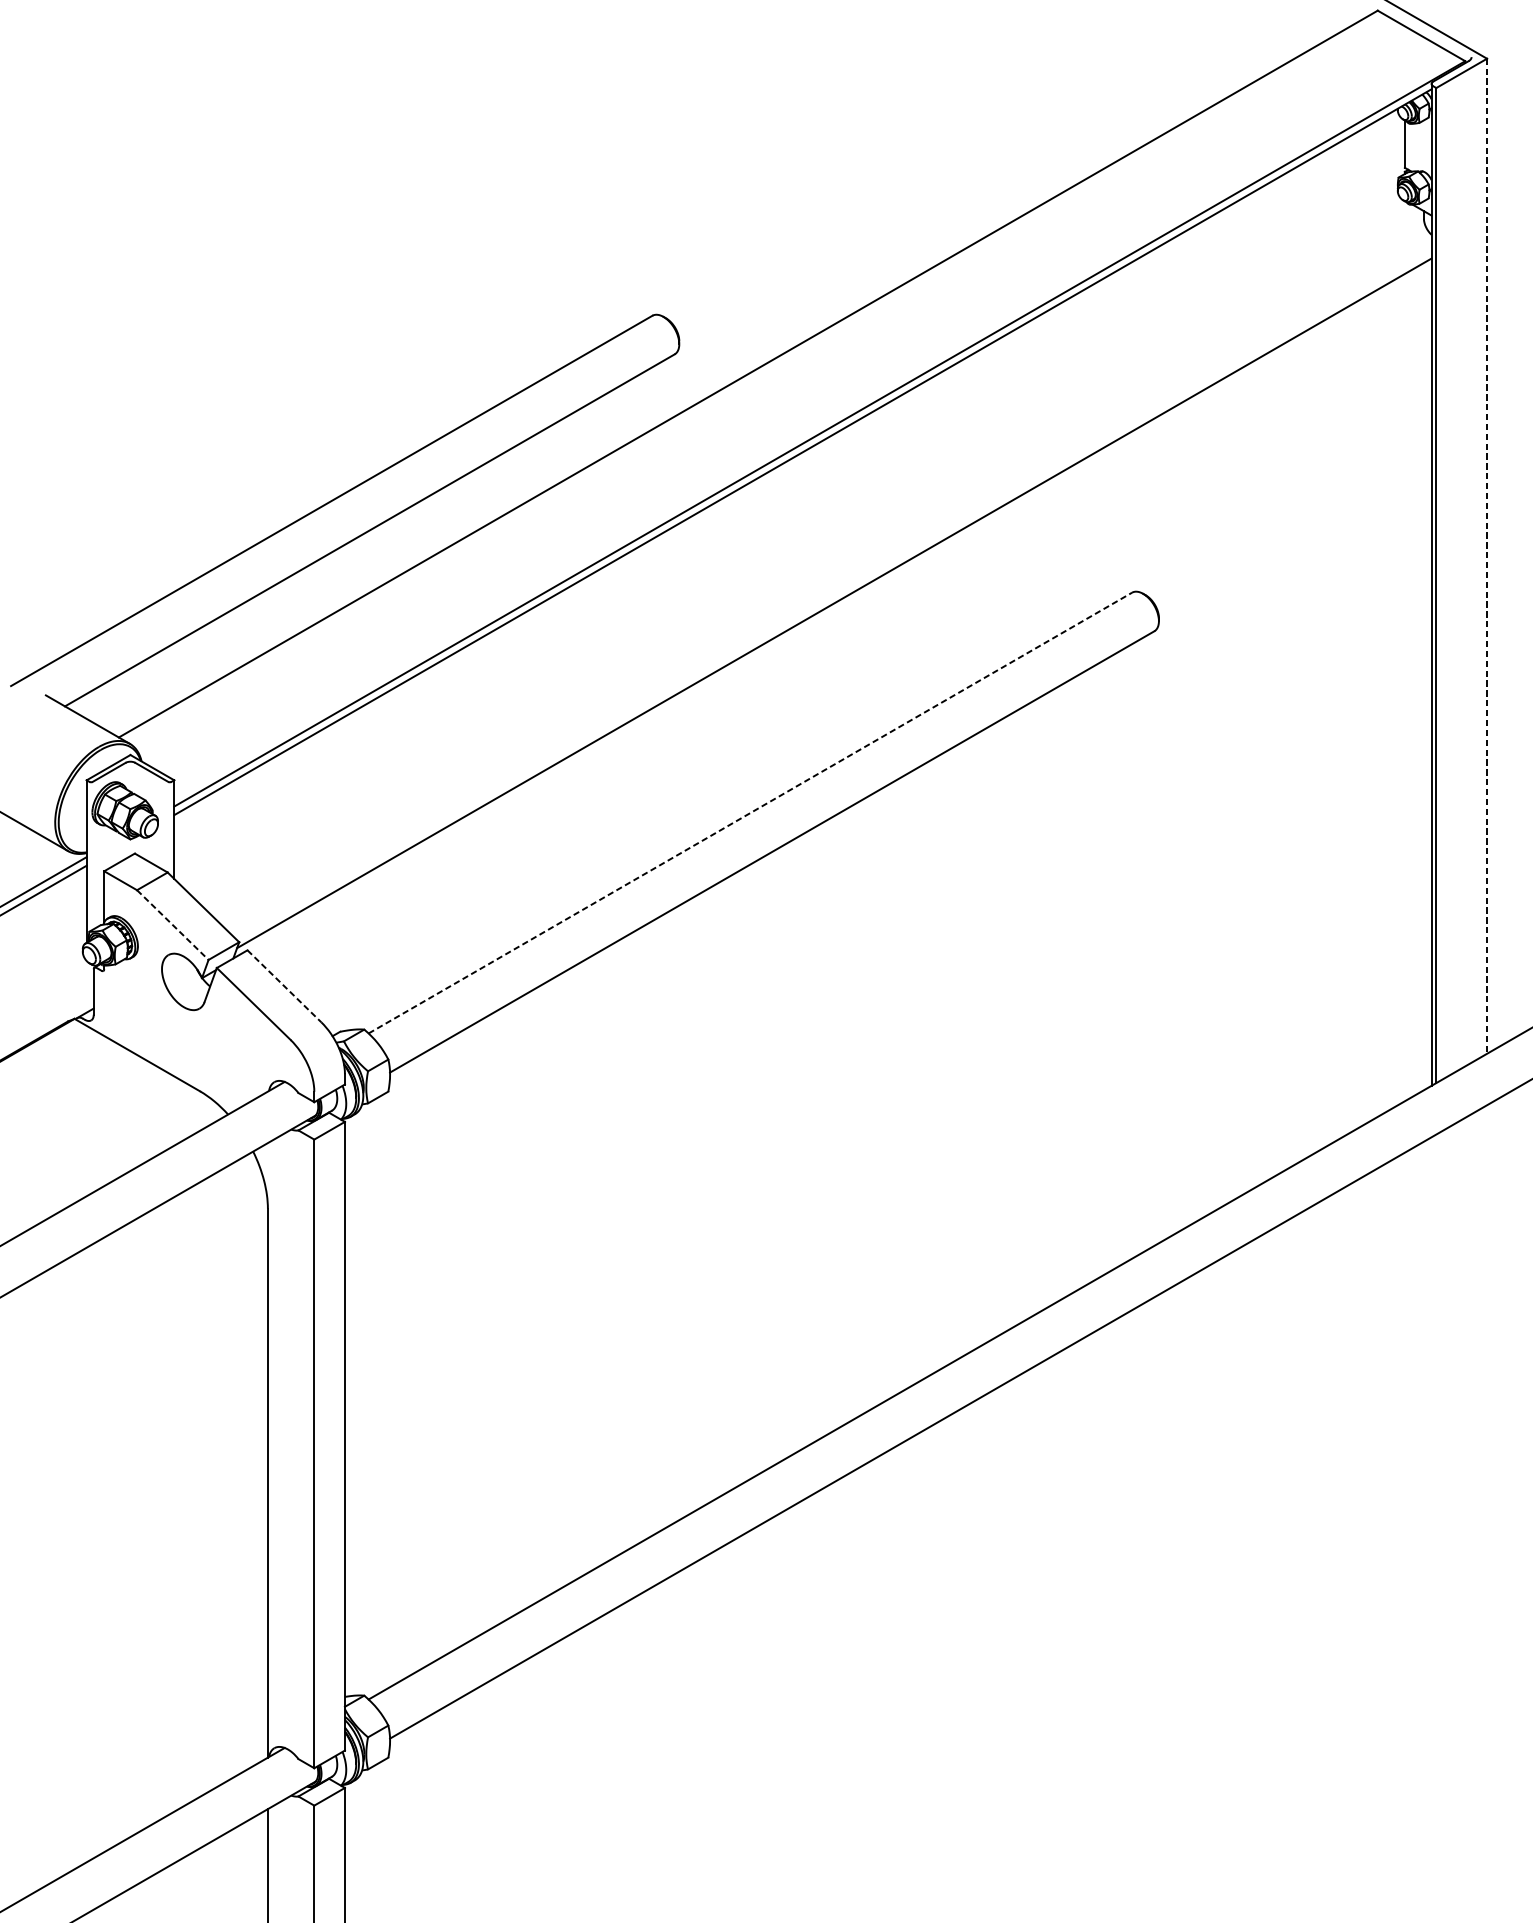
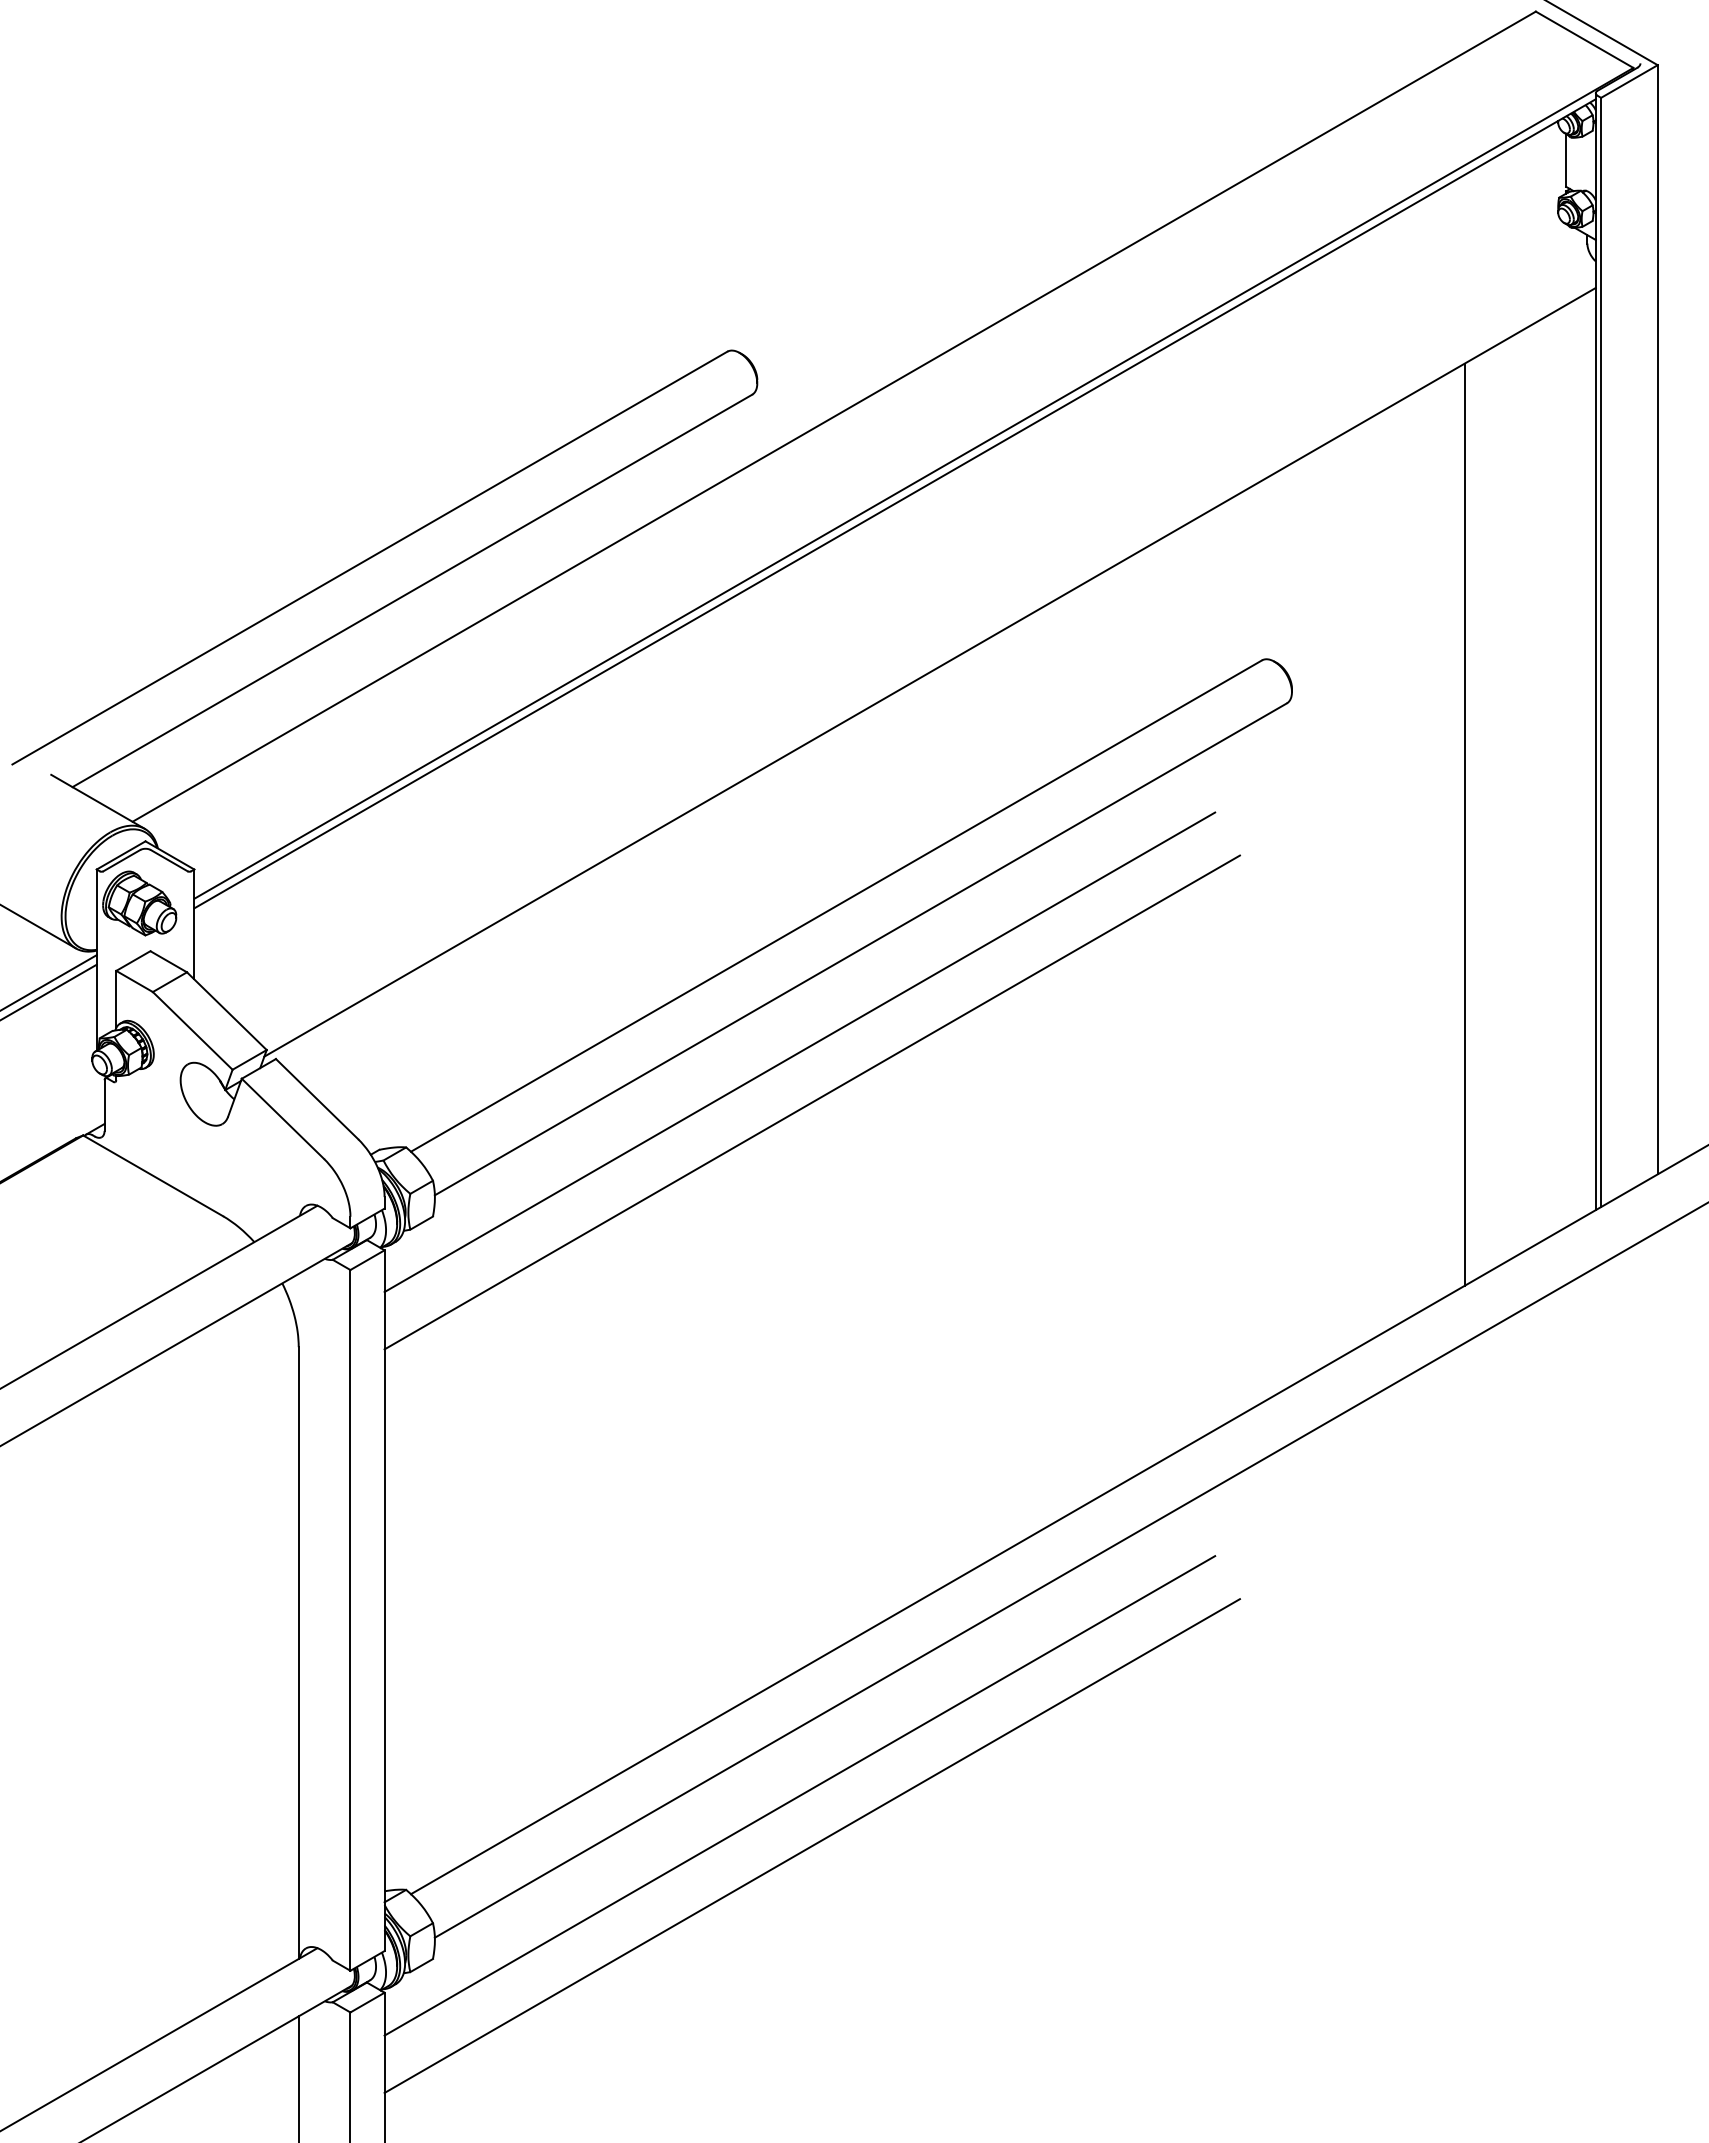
line: (1486, 556) -> (1657, 619), dashed -> solid
line: (1313, 739) -> (1464, 824), added
line: (750, 812) -> (836, 905), dashed -> solid
line: (172, 924) -> (192, 1030), dashed -> solid
line: (717, 944) -> (799, 1052), added
line: (284, 986) -> (317, 1099), dashed -> solid
line: (727, 989) -> (811, 1102), added
line: (717, 1611) -> (799, 1795), added
line: (727, 1655) -> (811, 1845), added

